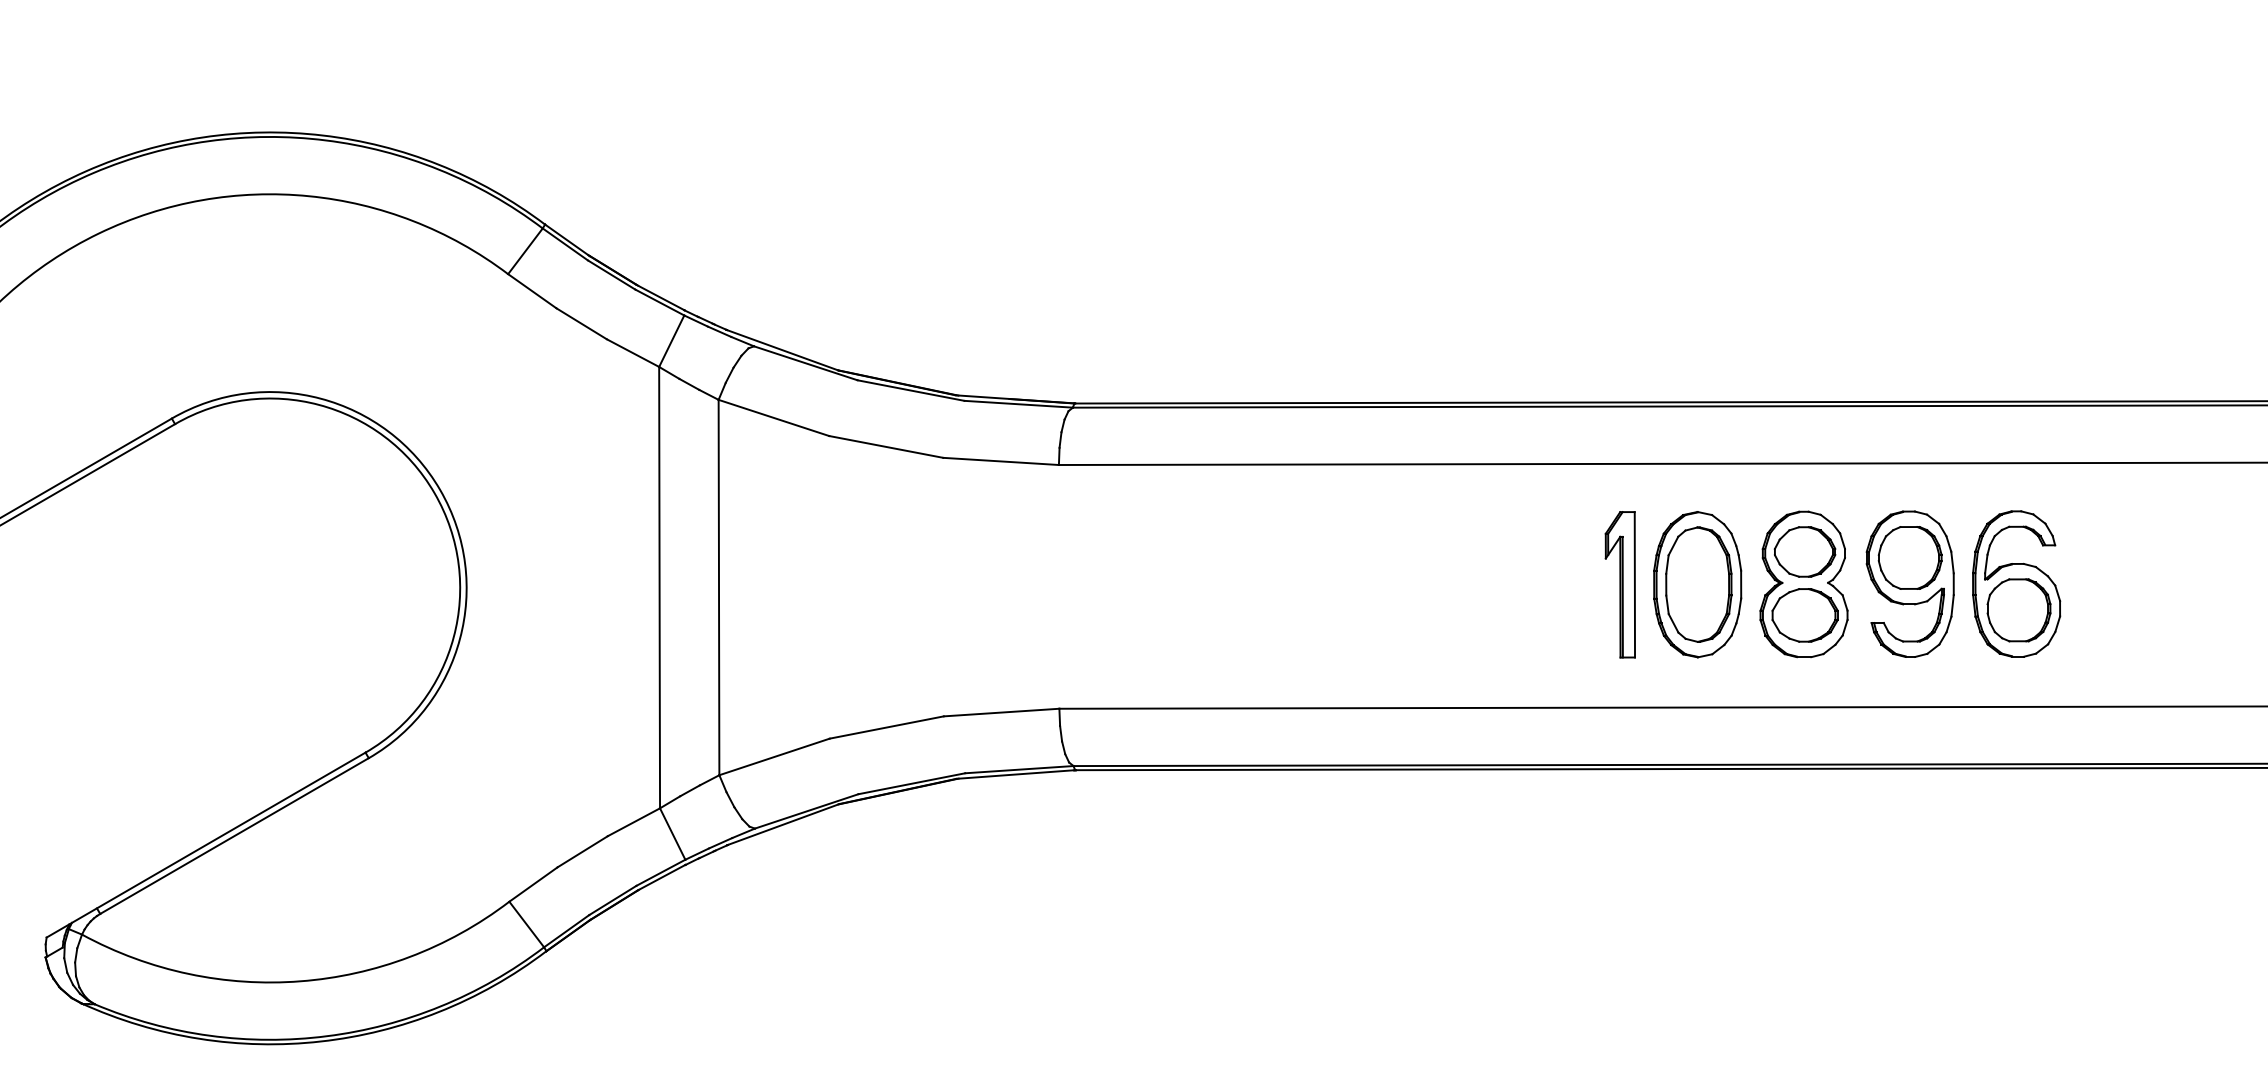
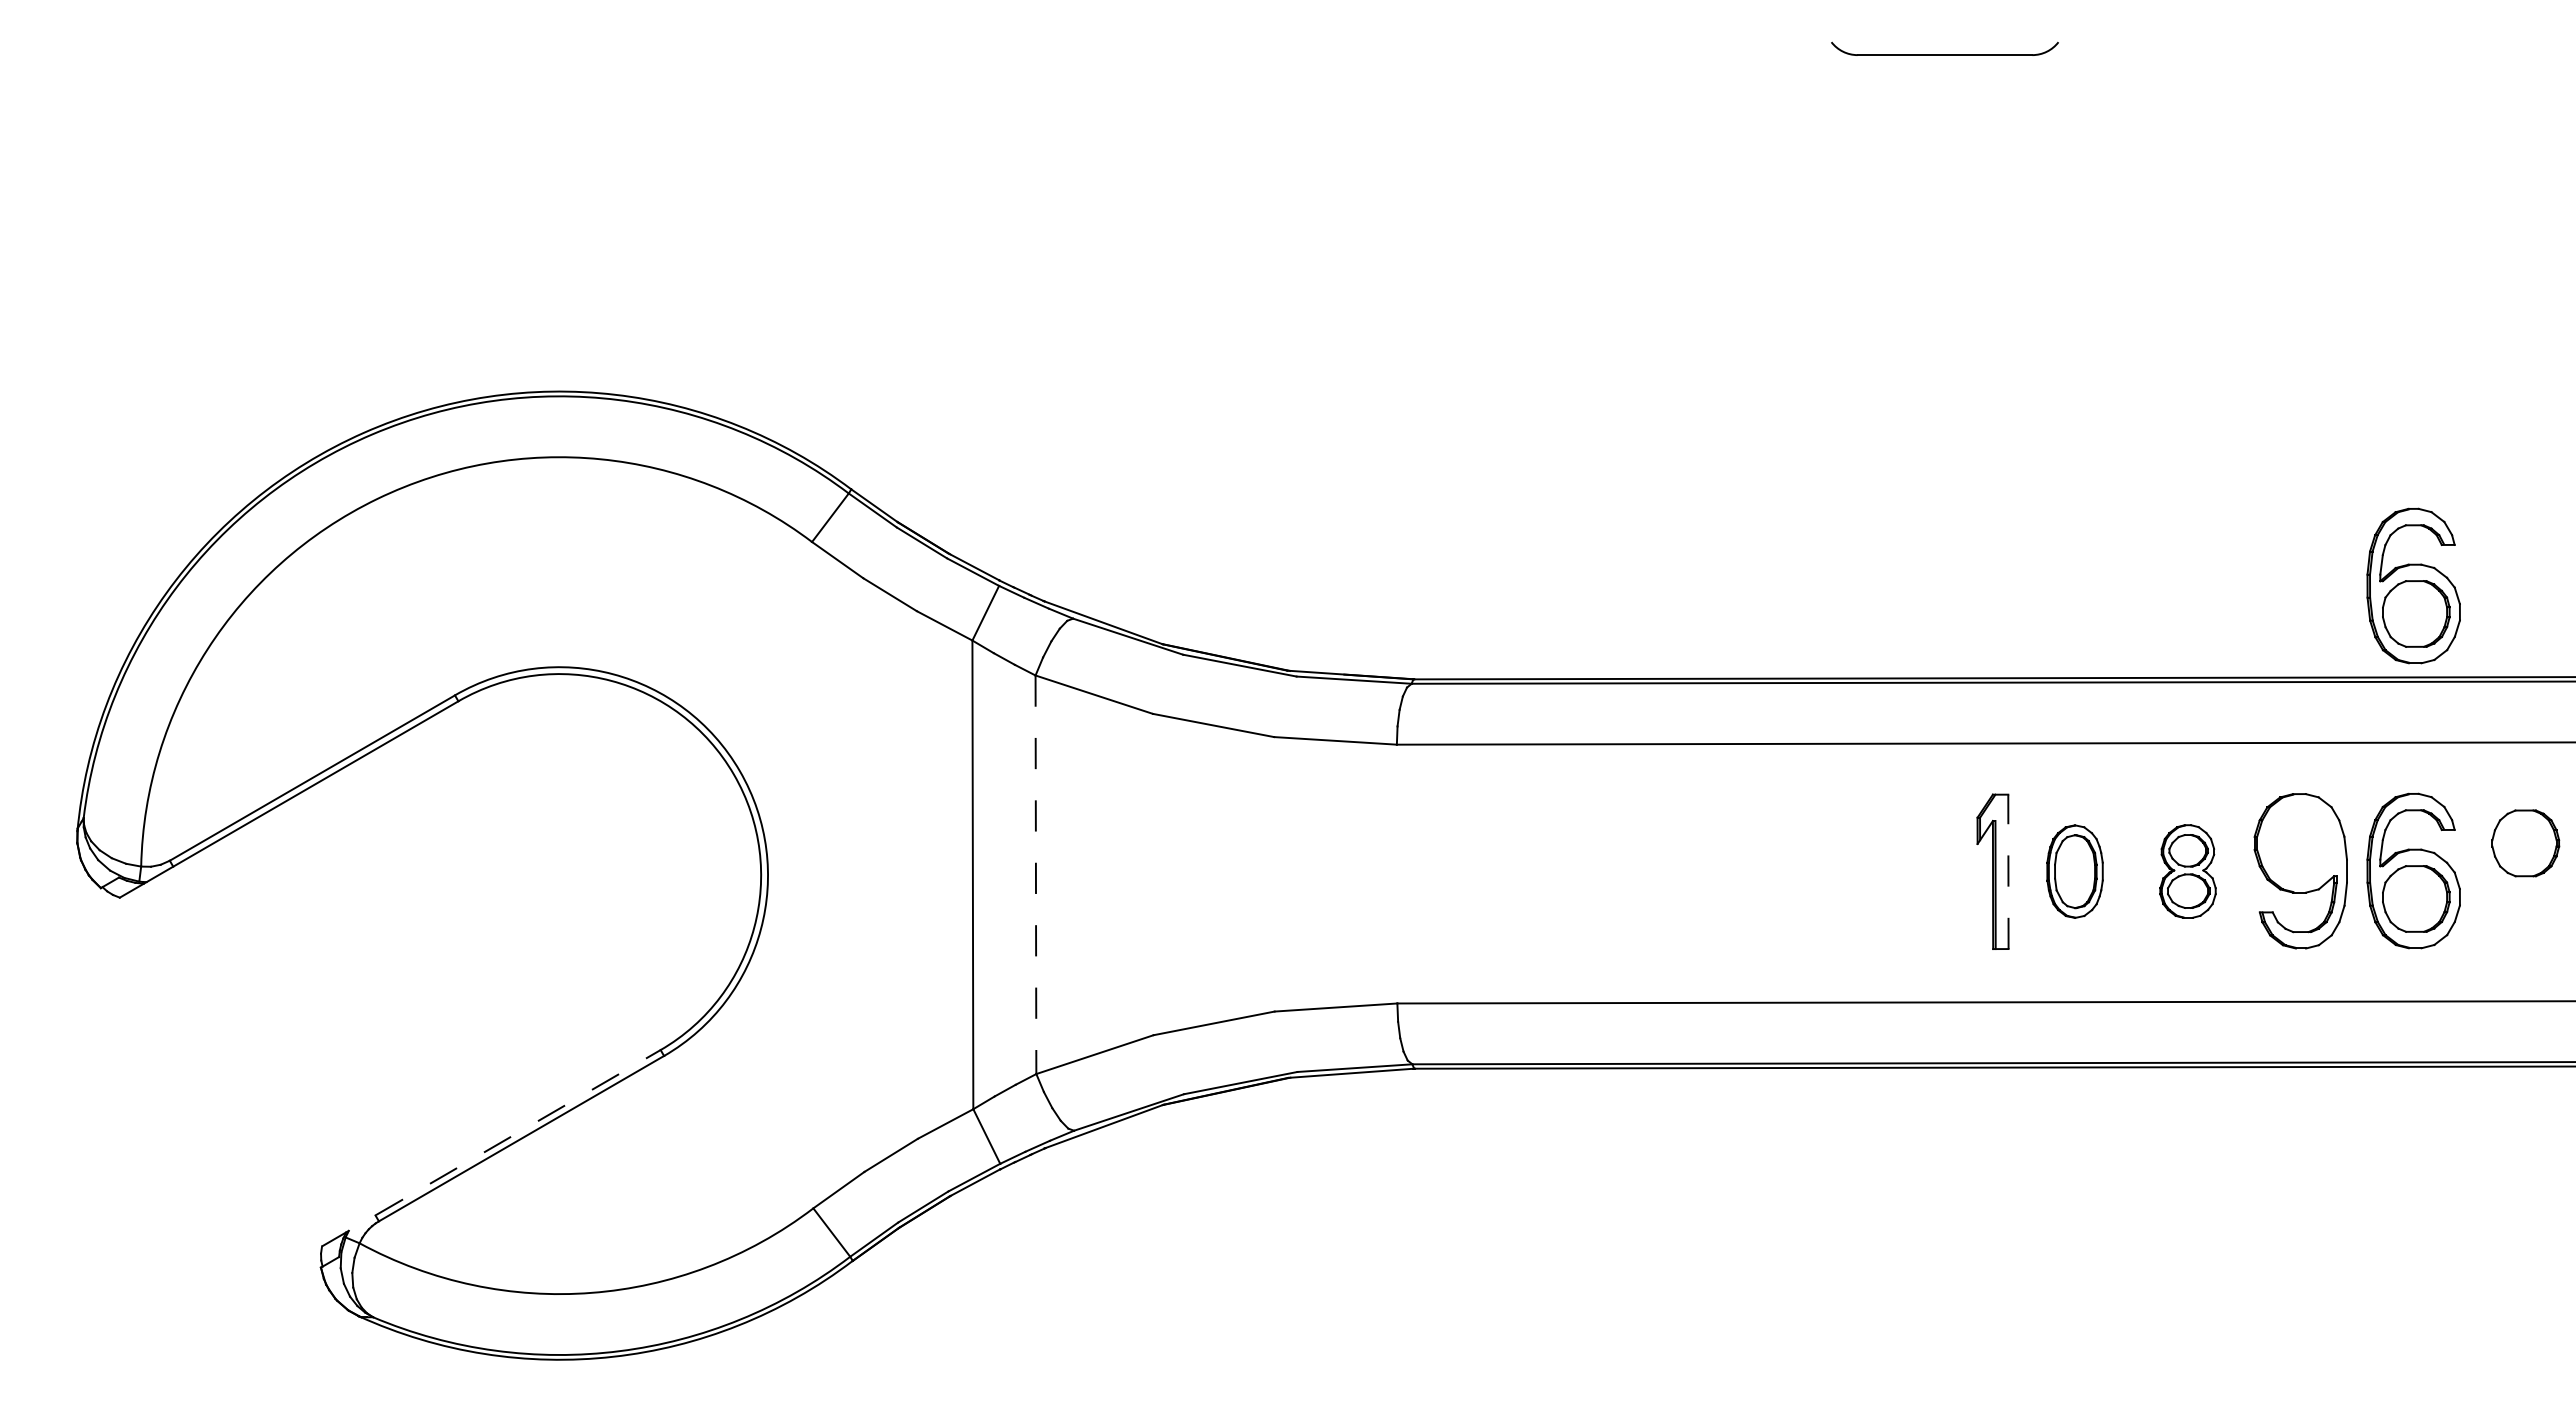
part: (2016, 315) -> (2413, 585), added
part: (1909, 558) -> (2525, 843), moved
line: (1634, 584) -> (2008, 871), solid -> dashed
part: (1697, 584) -> (2074, 871), size x0.6
part: (1803, 584) -> (2187, 871), size x0.6
line: (718, 588) -> (1035, 875), solid -> dashed
line: (206, 845) -> (491, 1148), solid -> dashed

